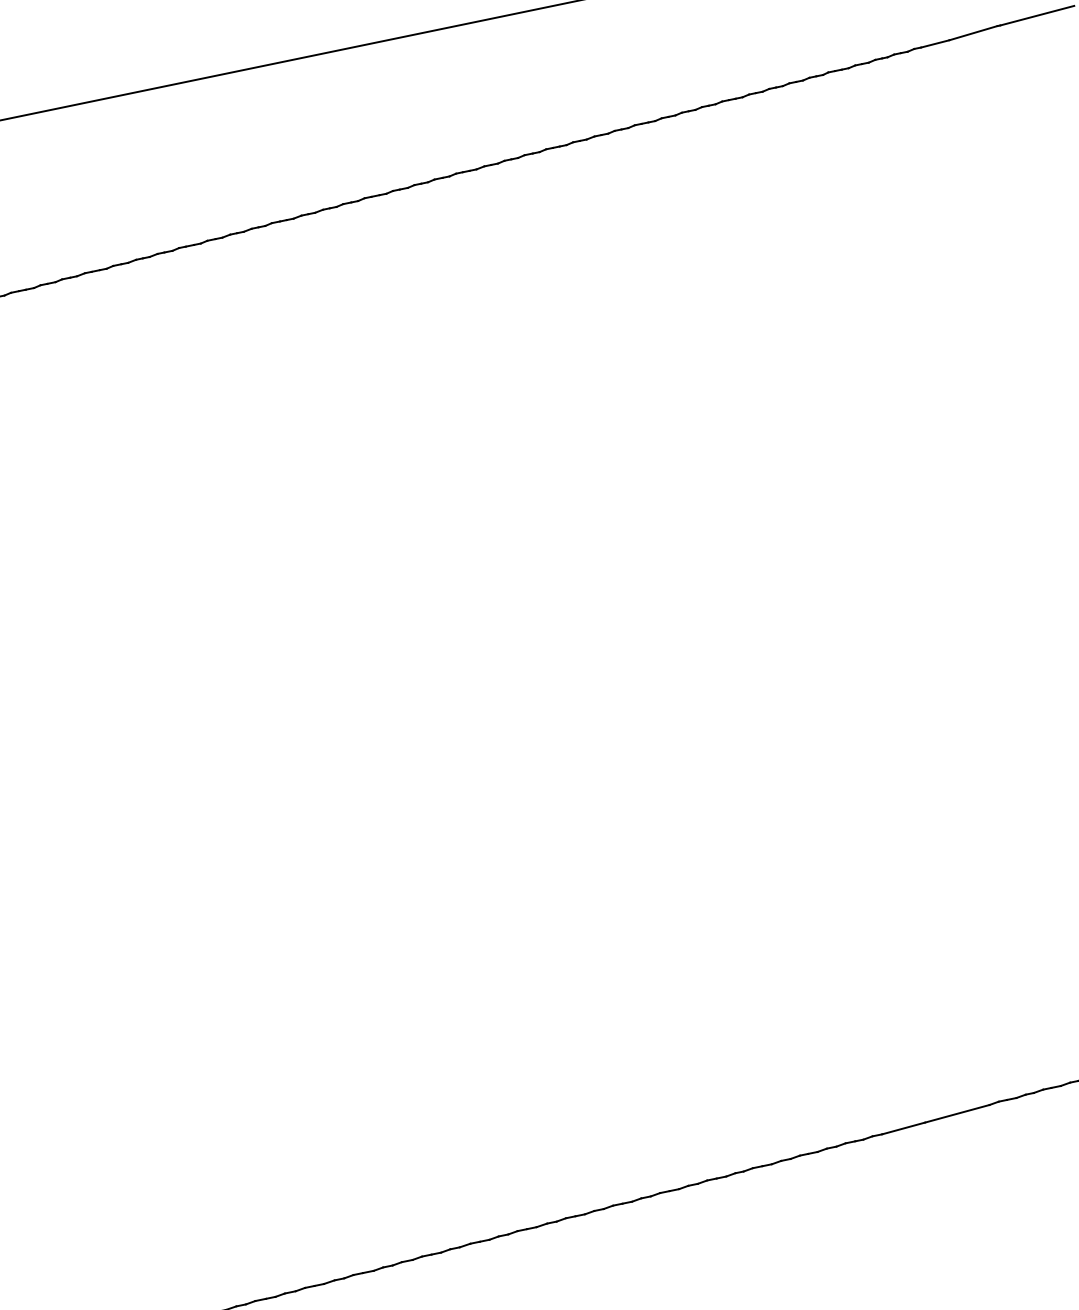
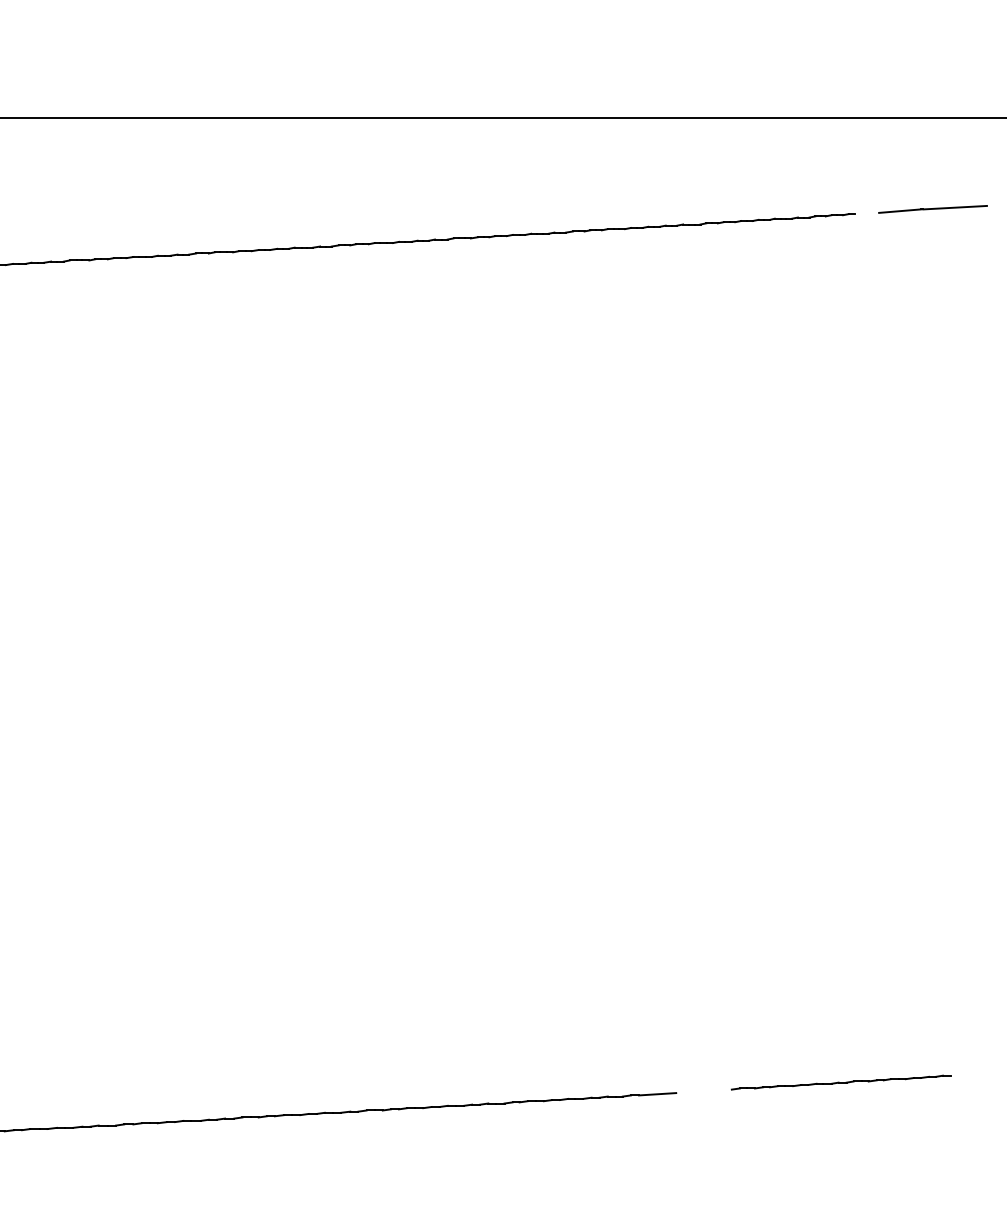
line: (934, 44) -> (866, 213), removed
line: (956, 1114) -> (703, 1091), removed

